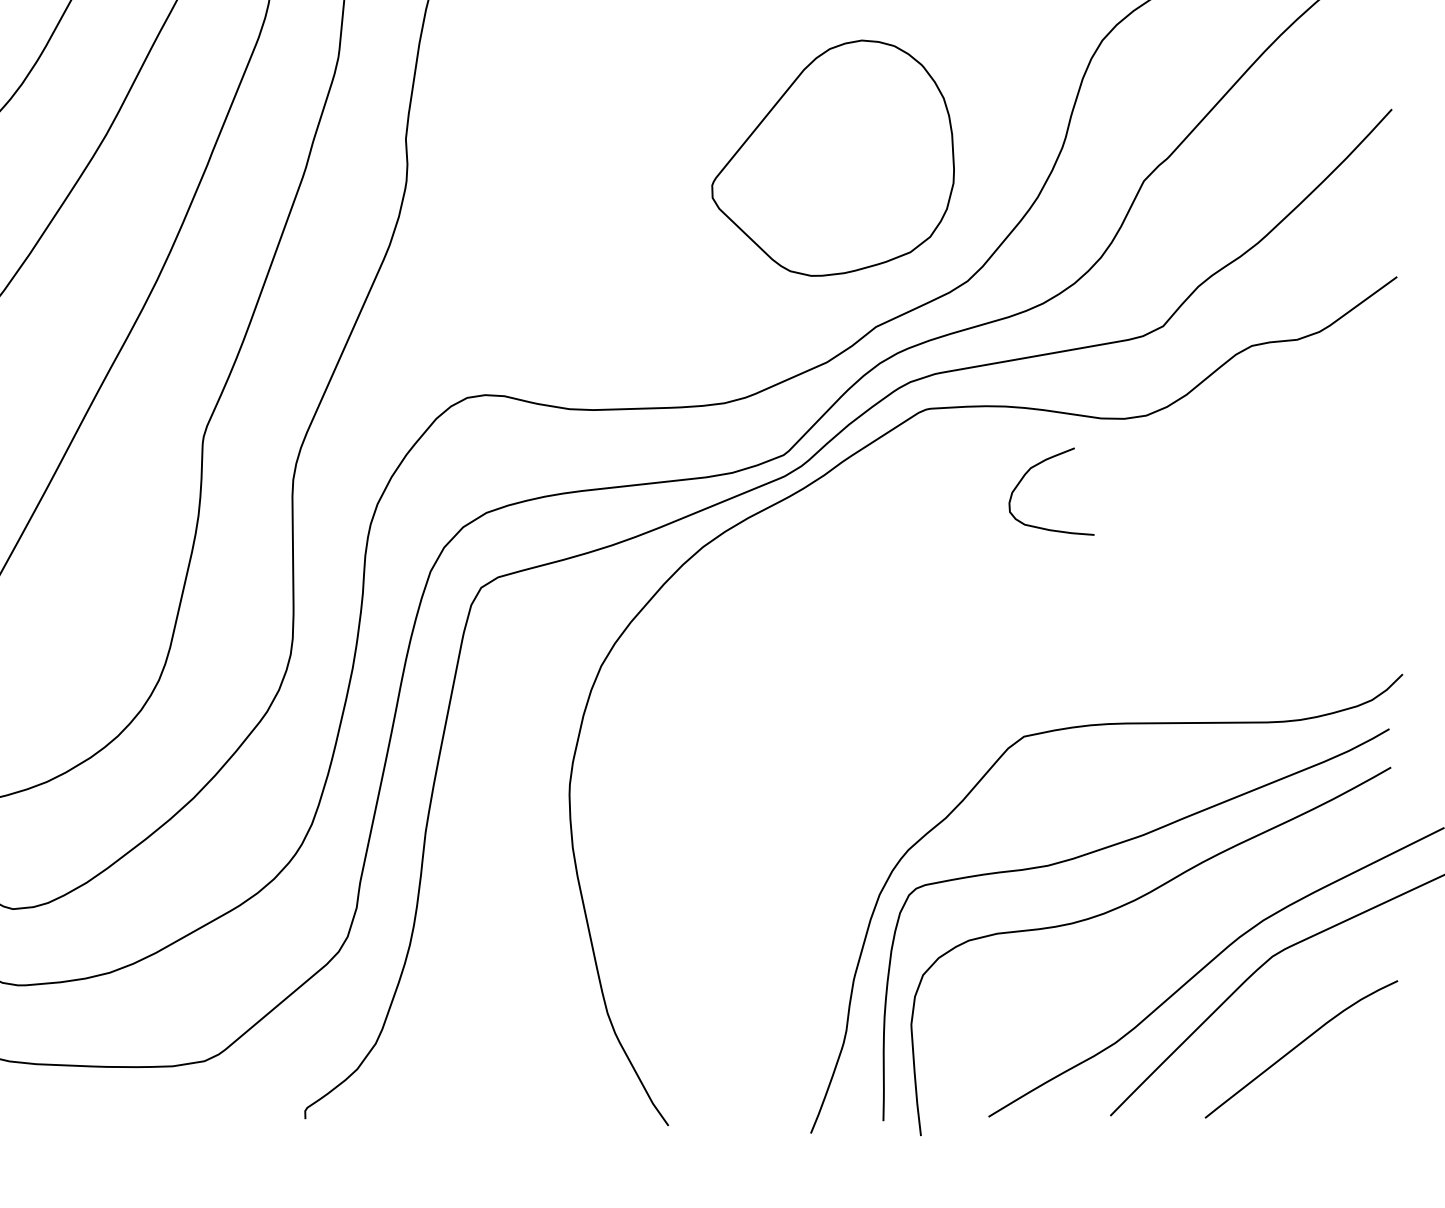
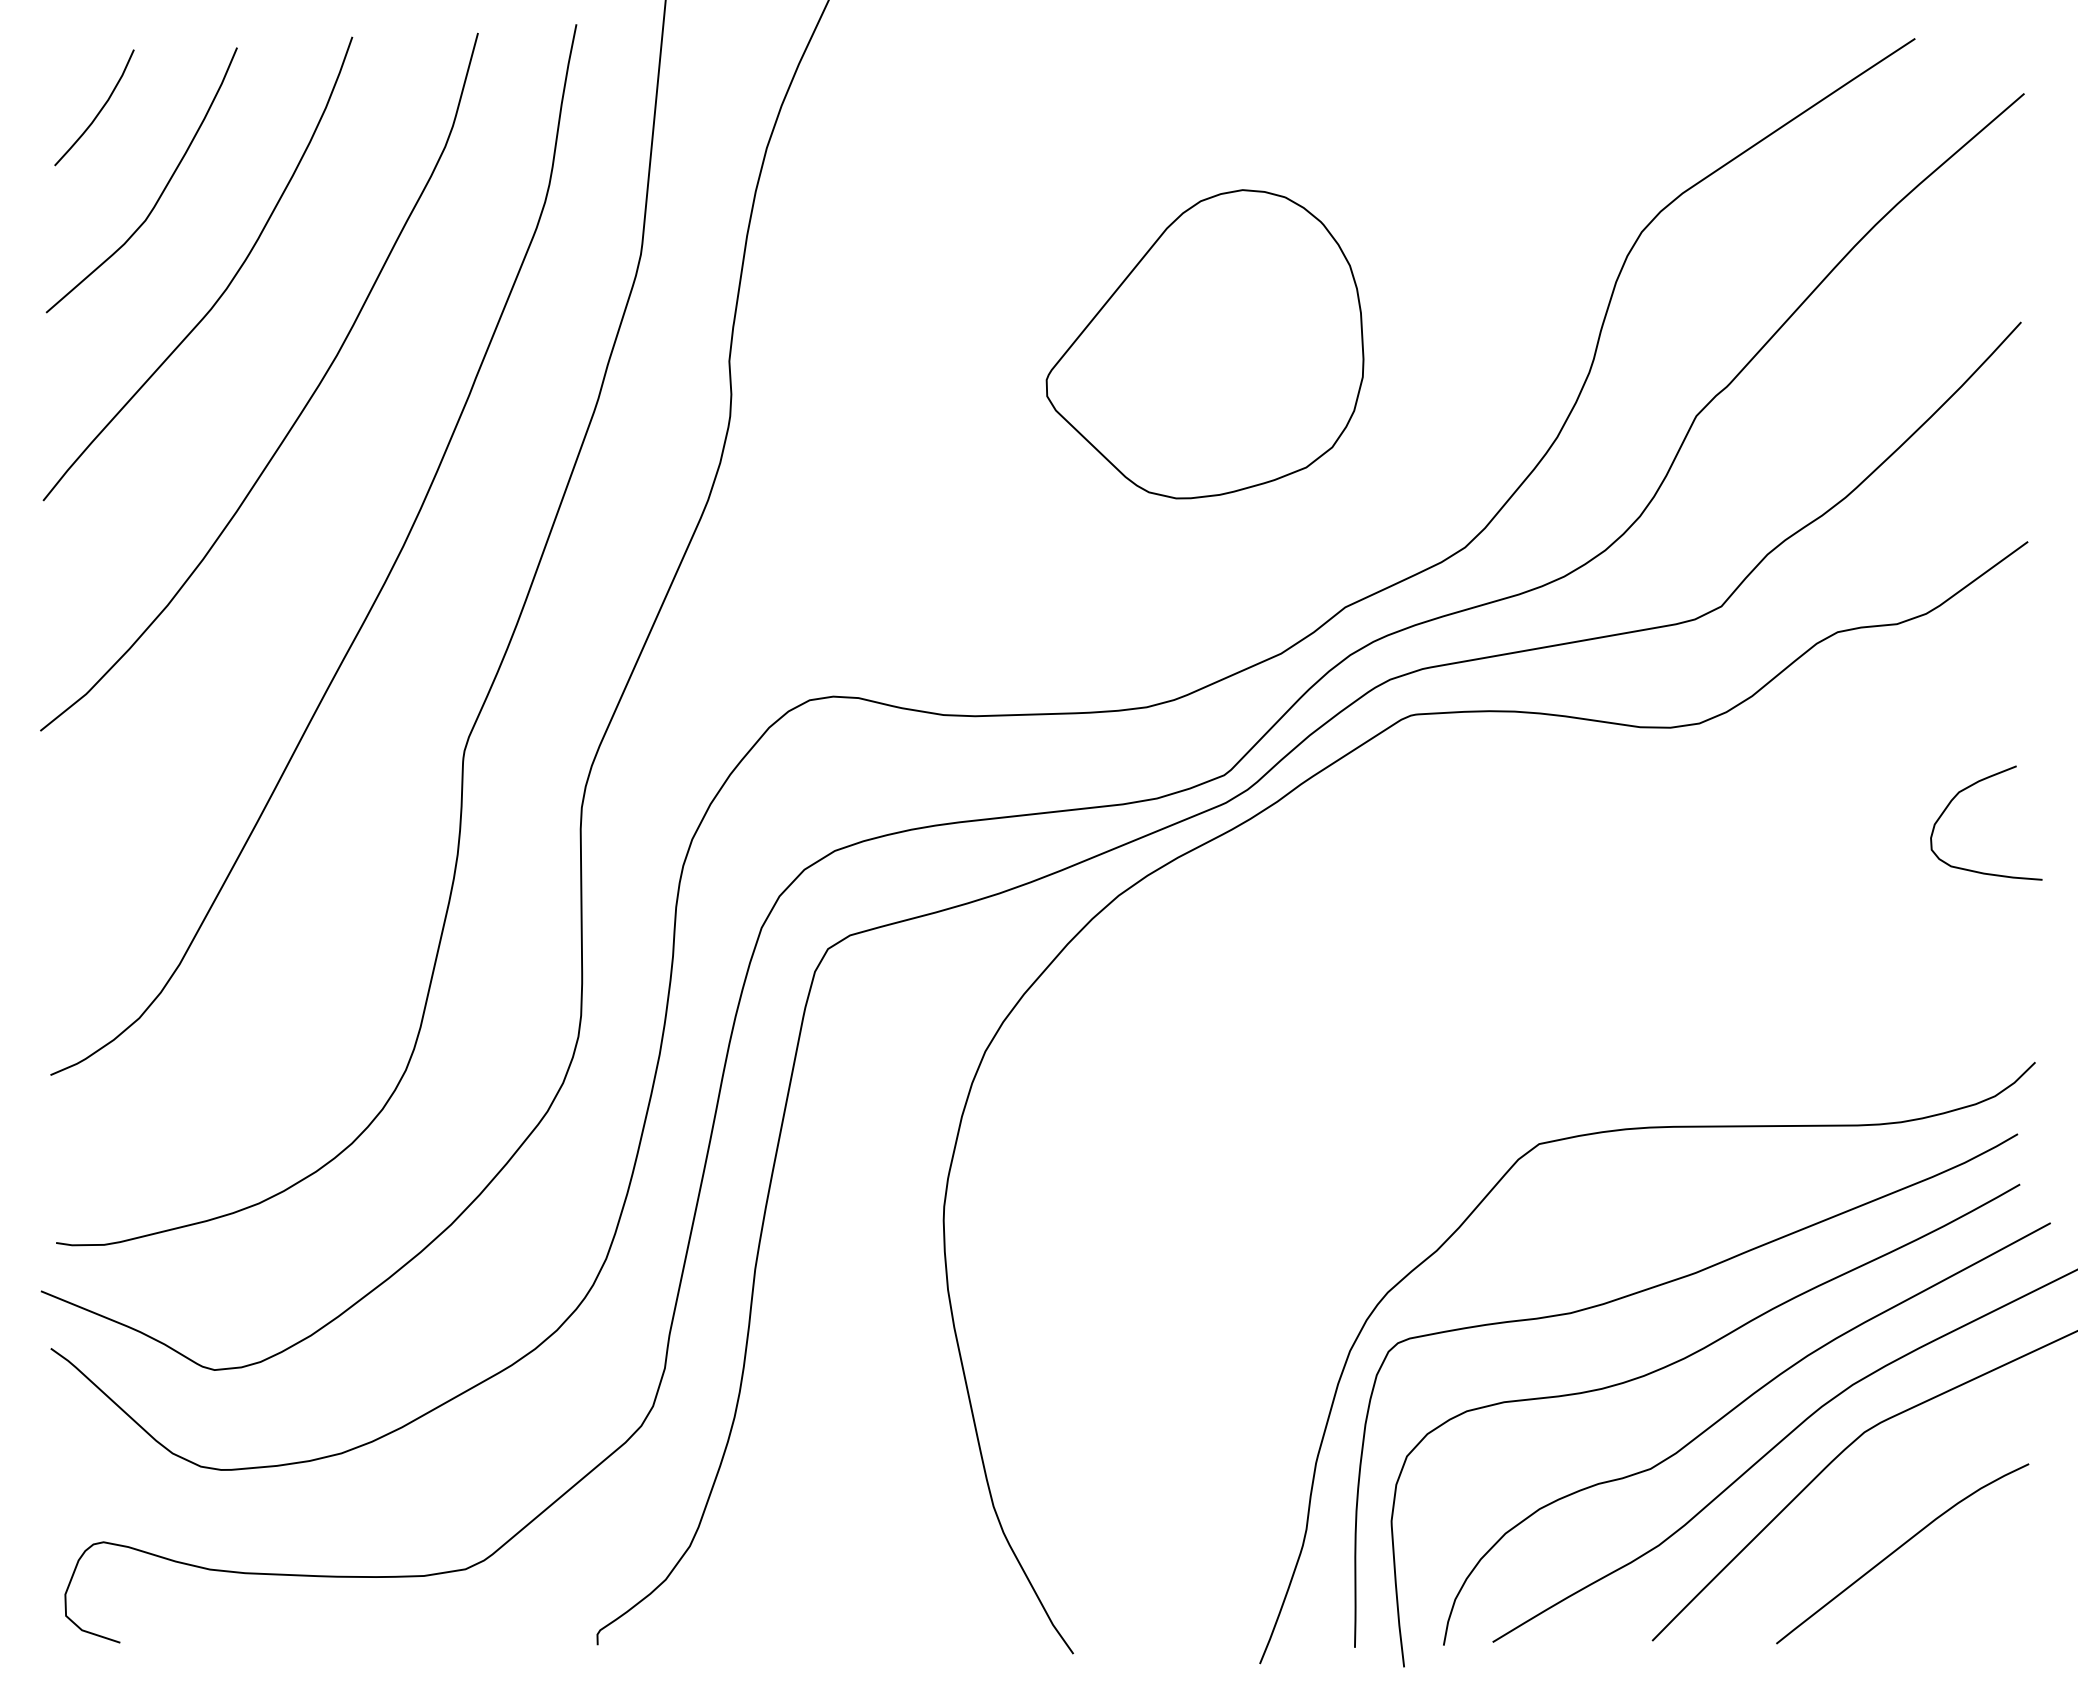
part: (832, 158) -> (1204, 344), moved
curve: (1038, 465) -> (1968, 788), moved
curve: (1171, 940) -> (1732, 1411), added

